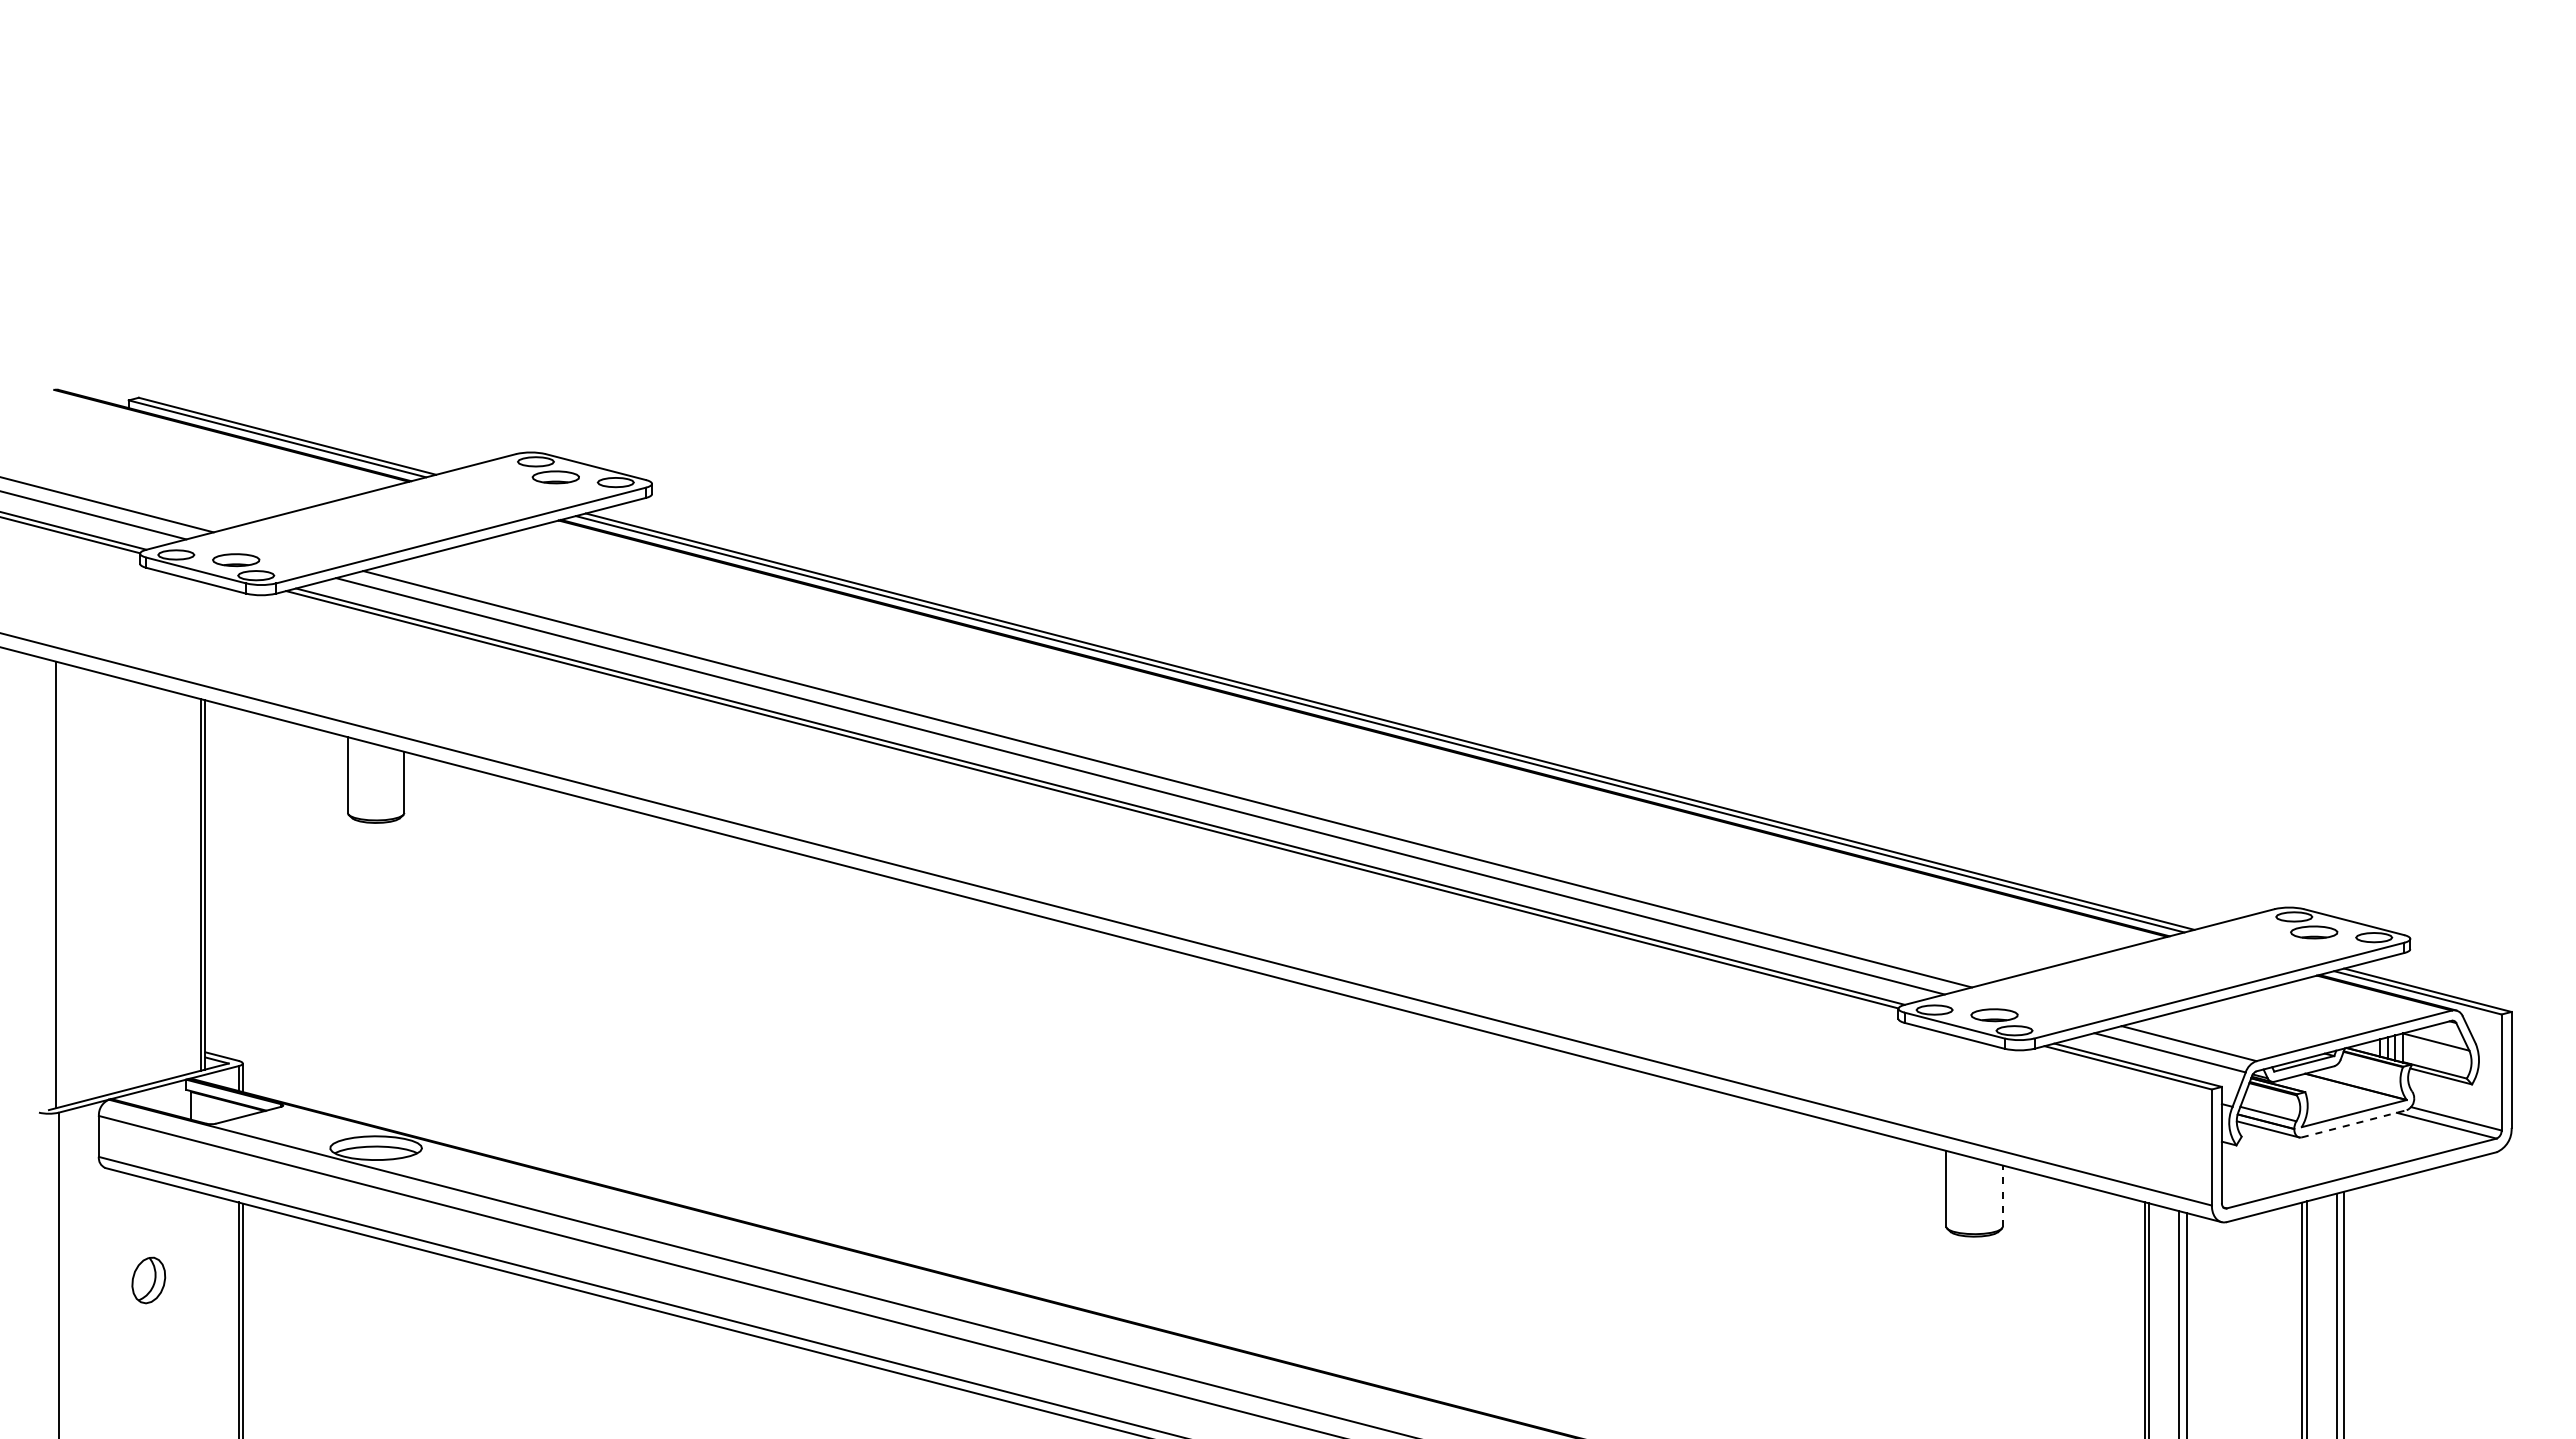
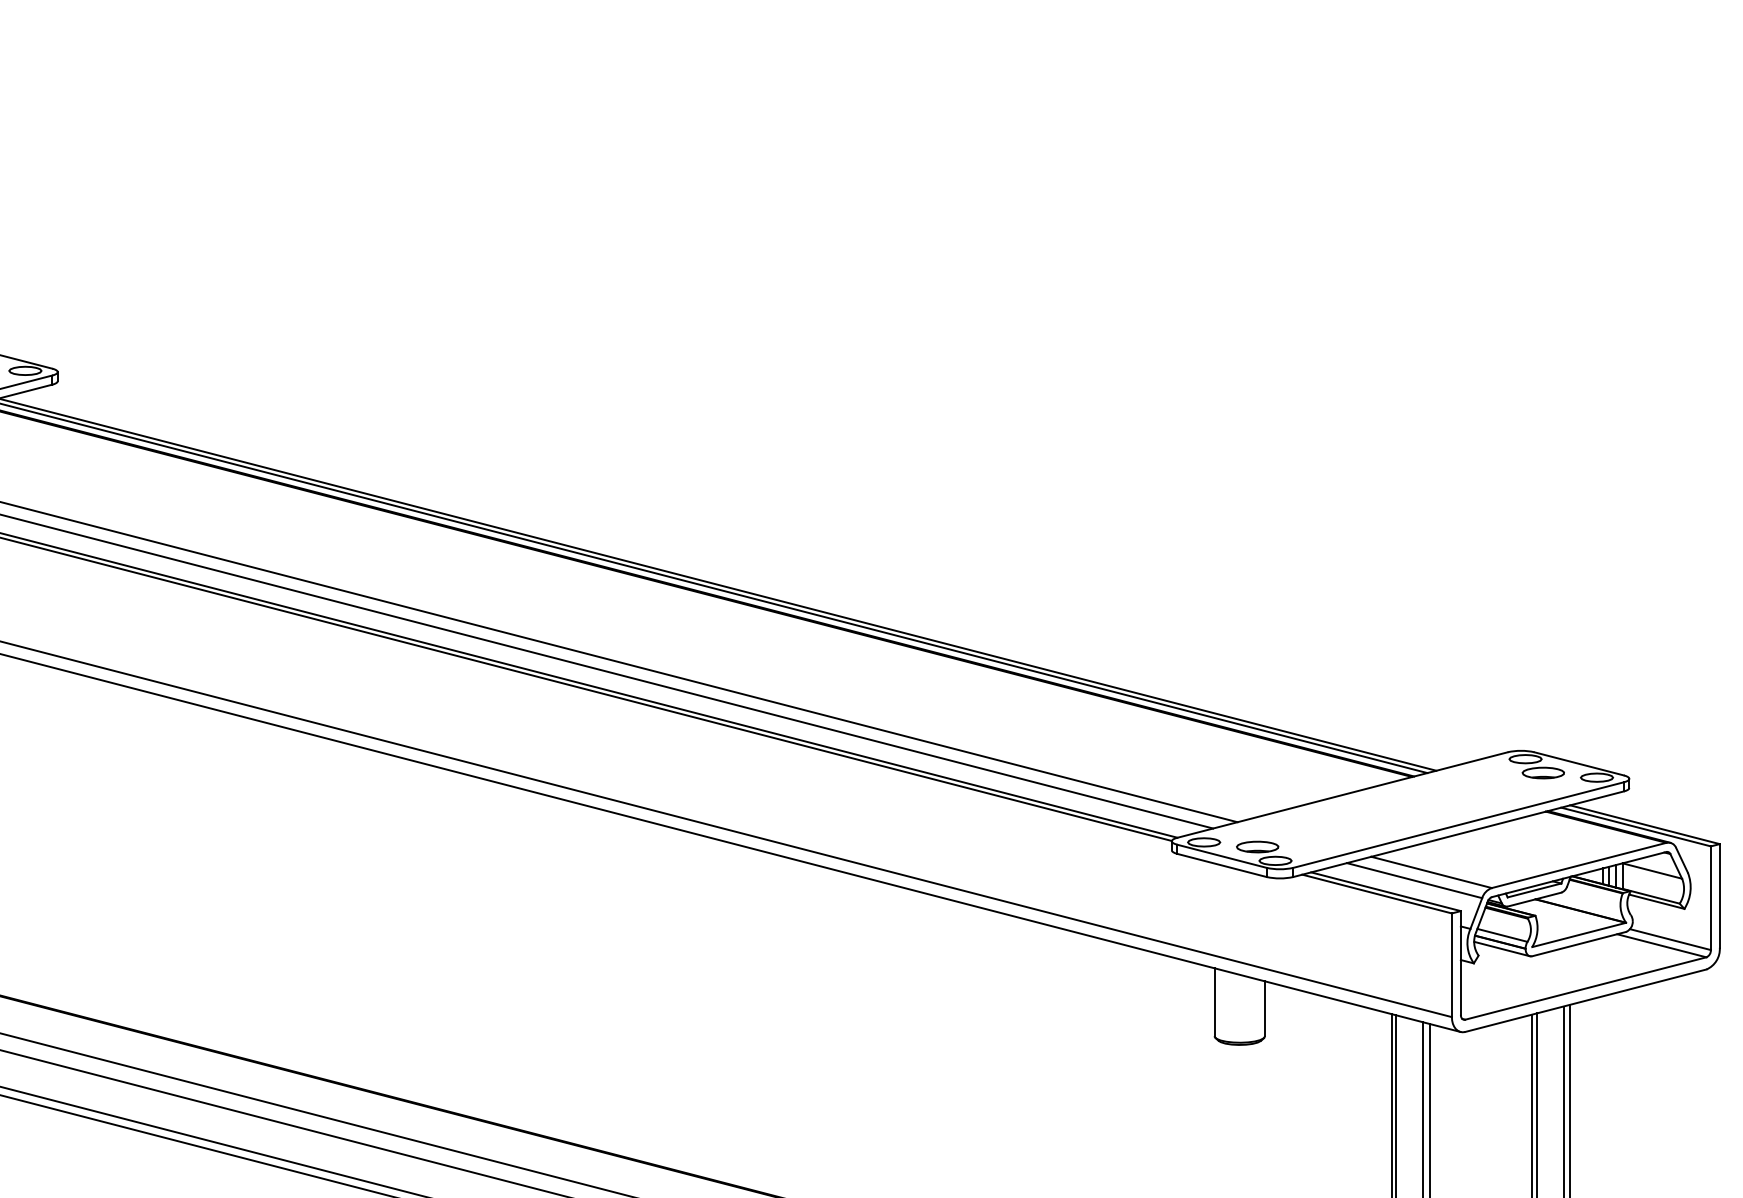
line: (2354, 1123) -> (1579, 943), dashed -> solid
line: (2002, 1196) -> (1264, 1009), dashed -> solid

